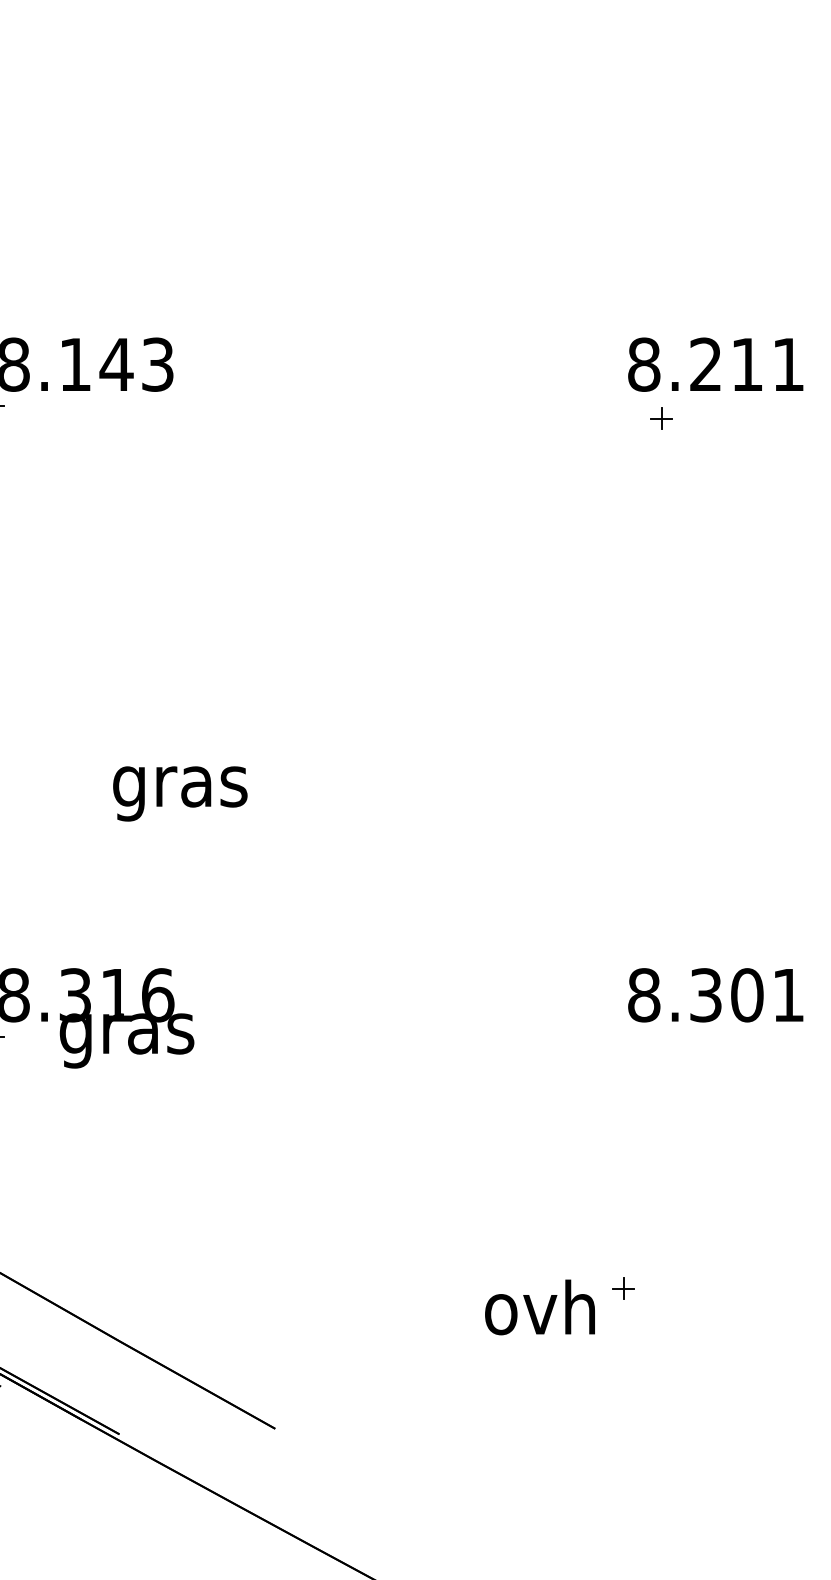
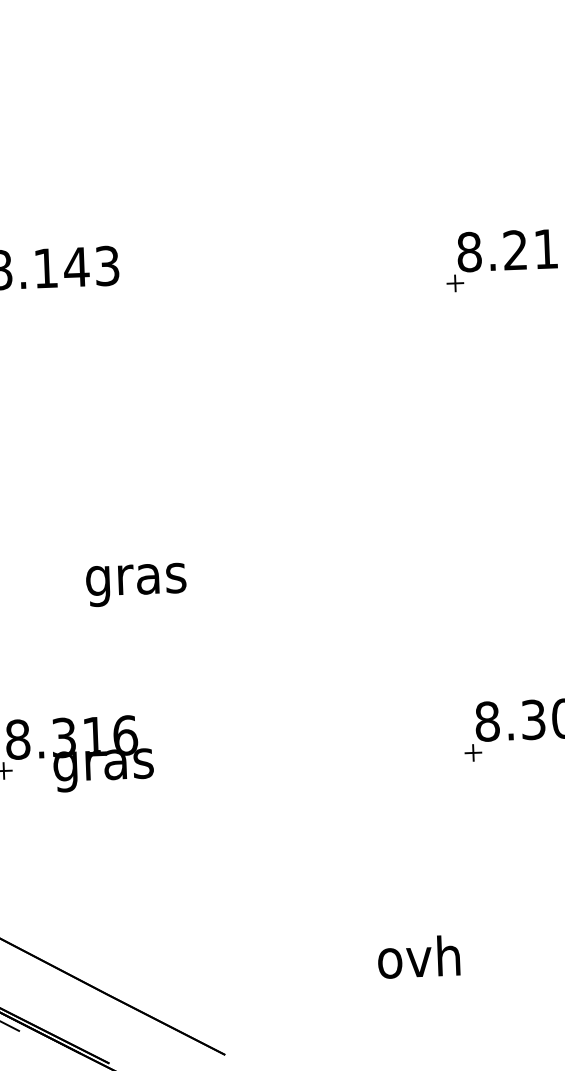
part: (661, 418) -> (455, 283), moved
part: (623, 1288) -> (473, 752), moved

